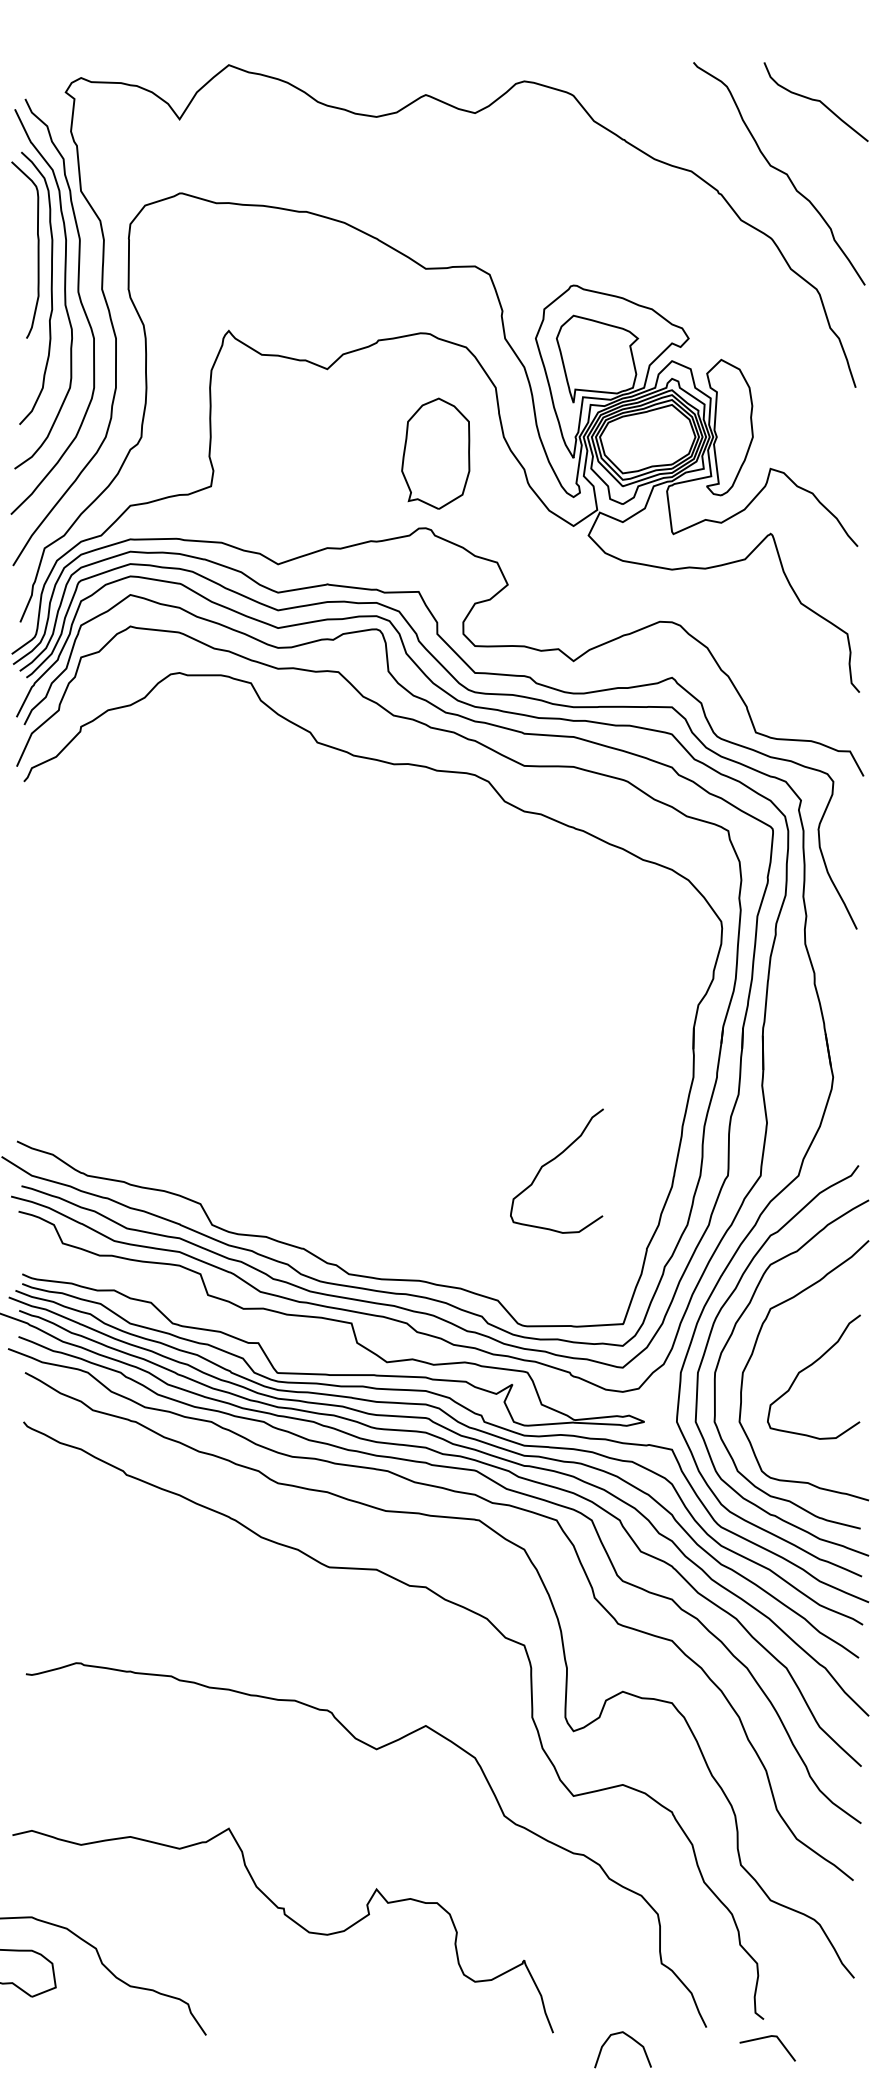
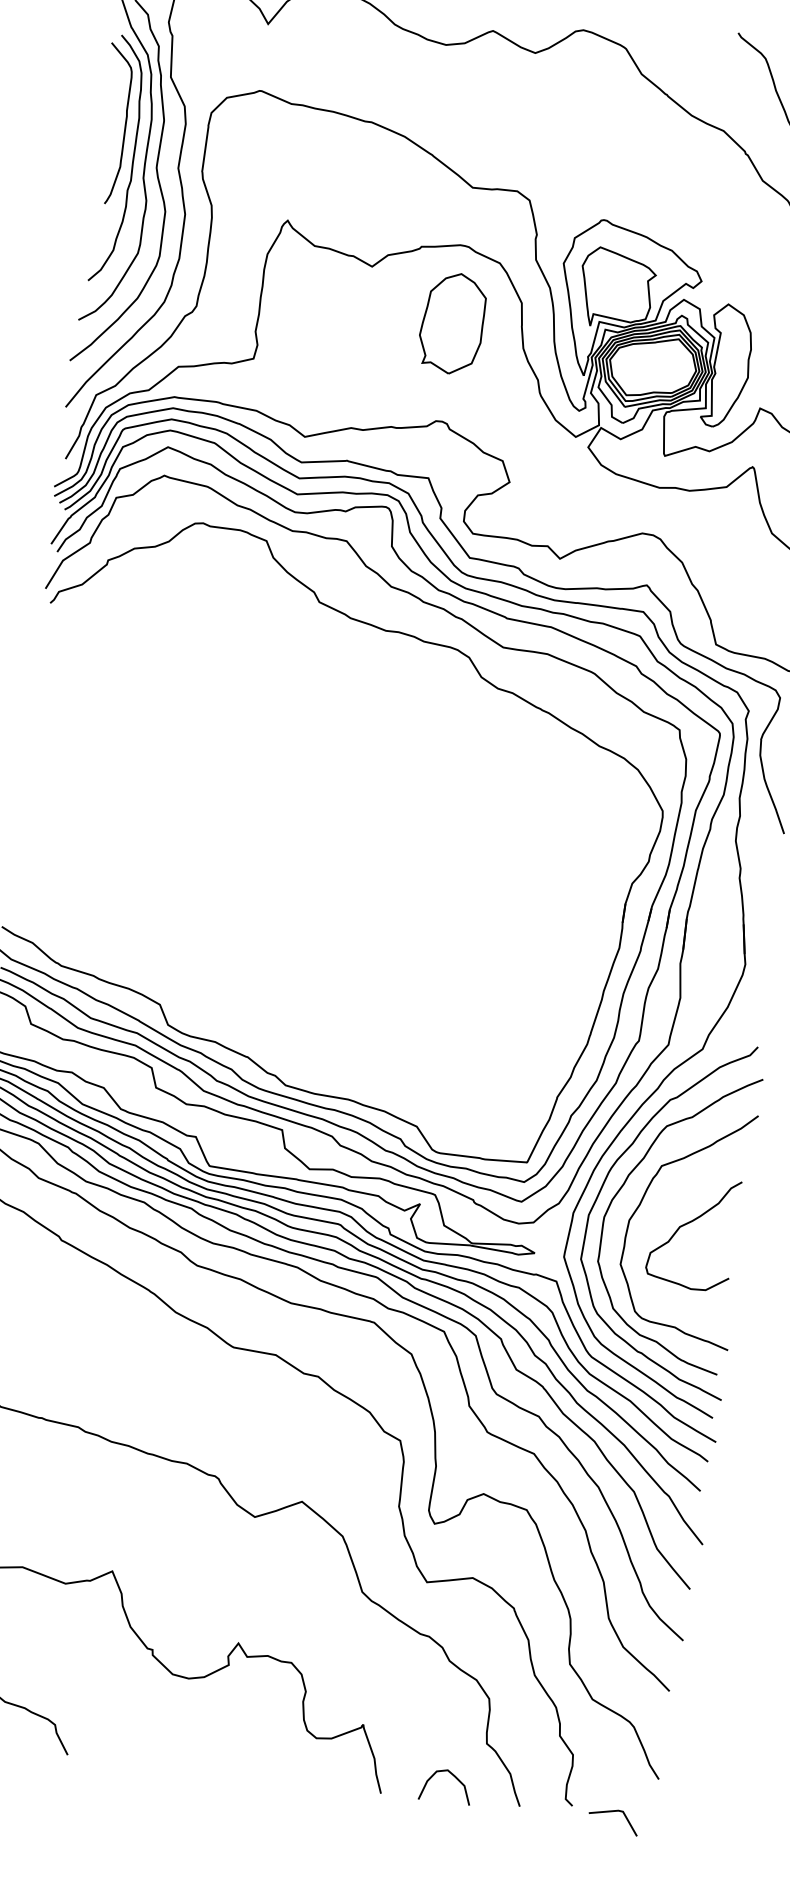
part: (435, 453) -> (452, 323), moved
curve: (552, 1161) -> (482, 1007), removed
curve: (630, 2038) -> (453, 1776), moved
line: (765, 2038) -> (612, 1812), moved

